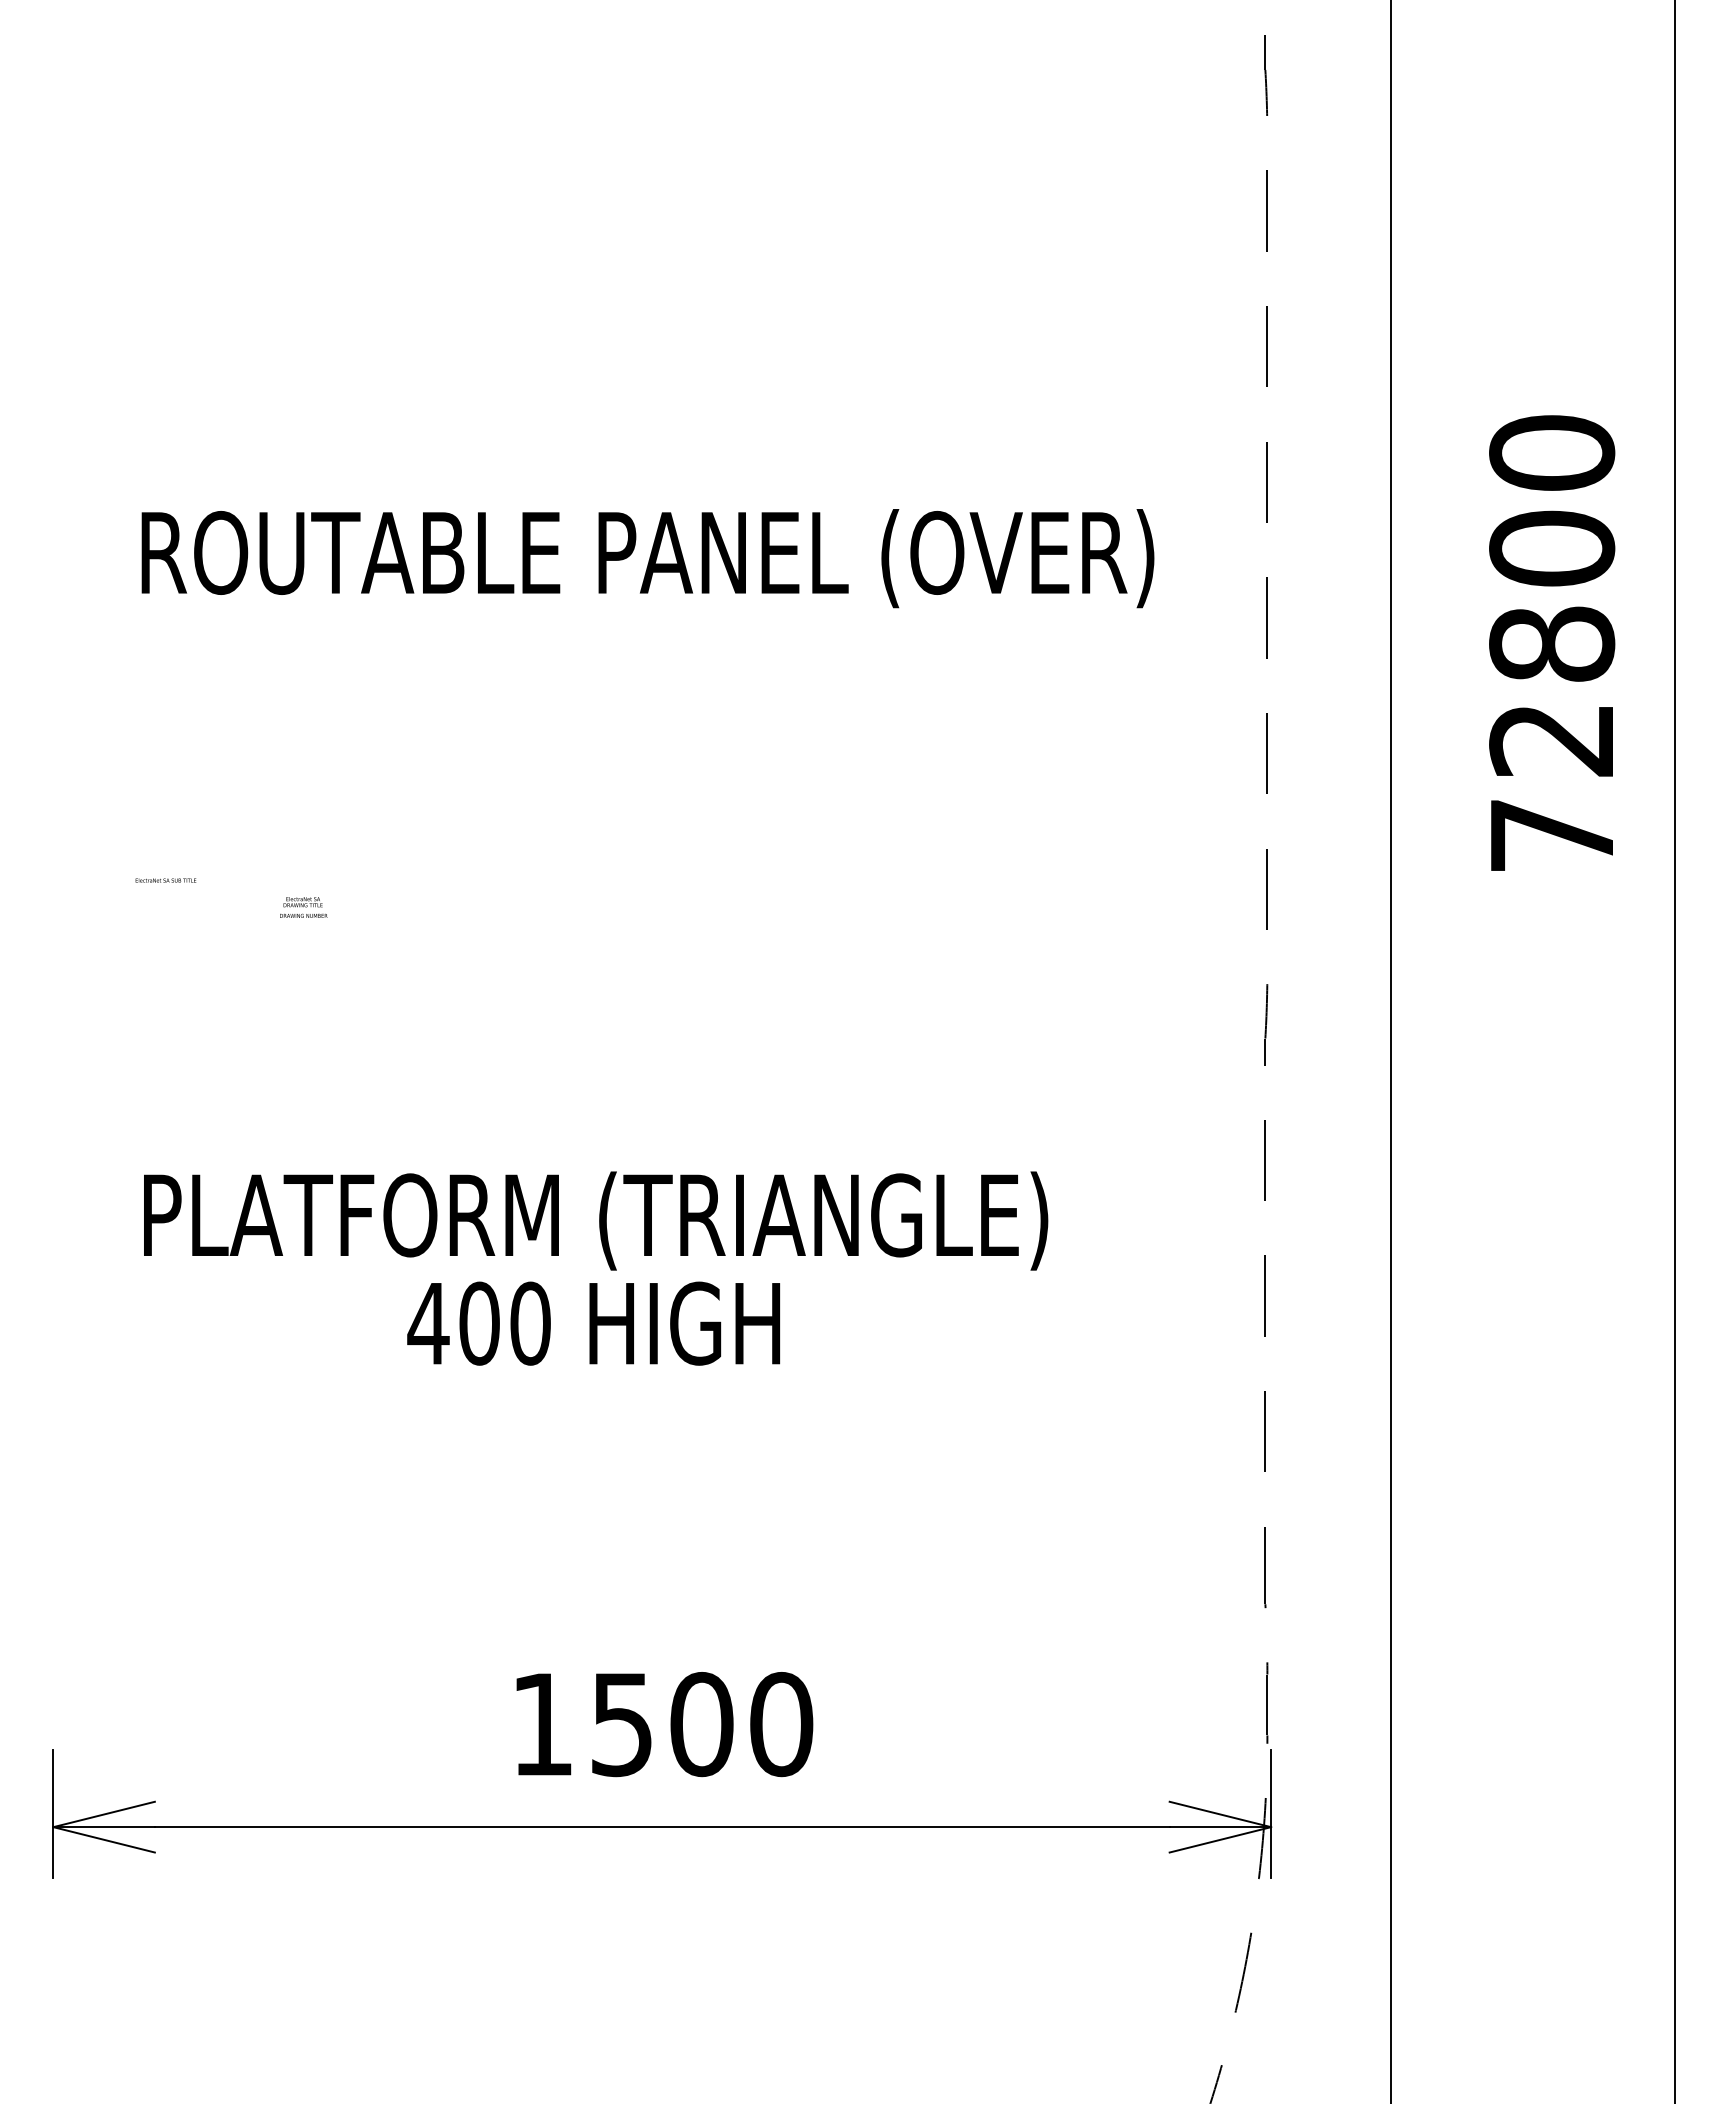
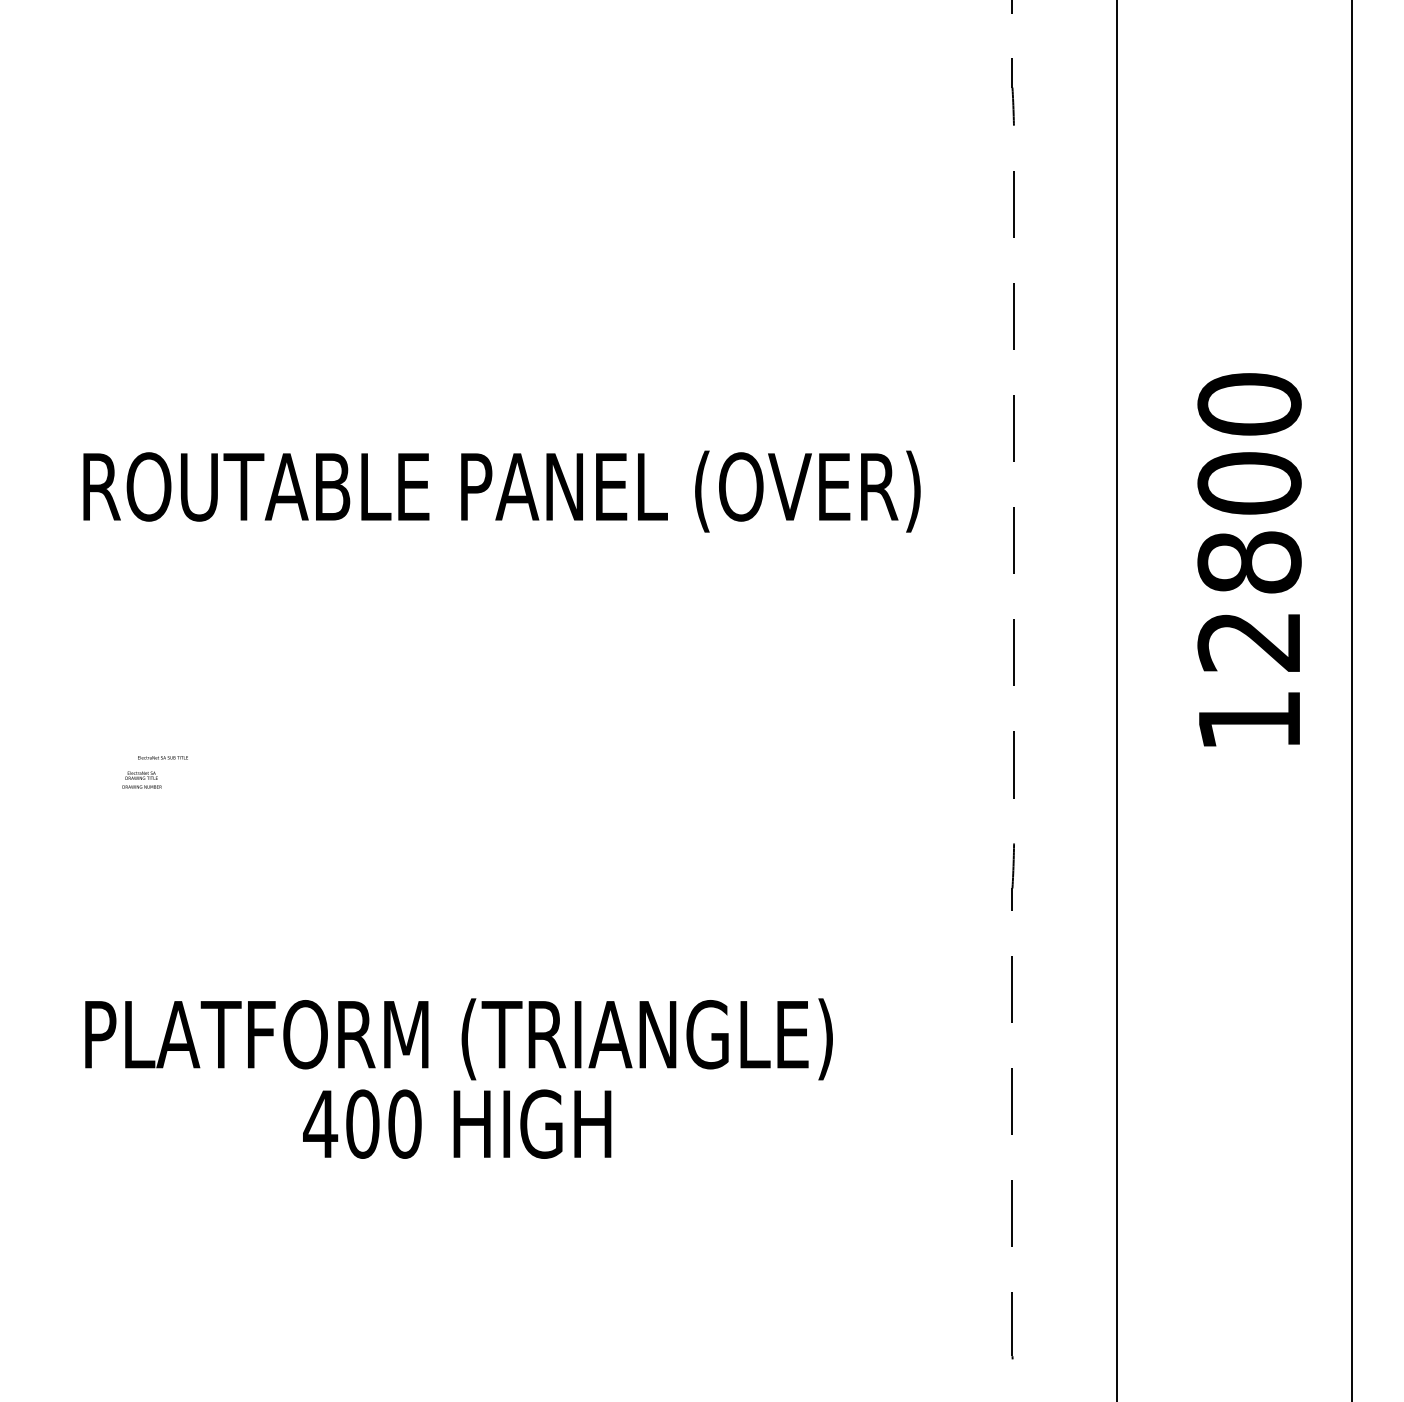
text: (1551, 835) -> (1249, 720), 72800 -> 12800
text: (165, 880) -> (162, 757), moved
text: (303, 907) -> (141, 780), moved

